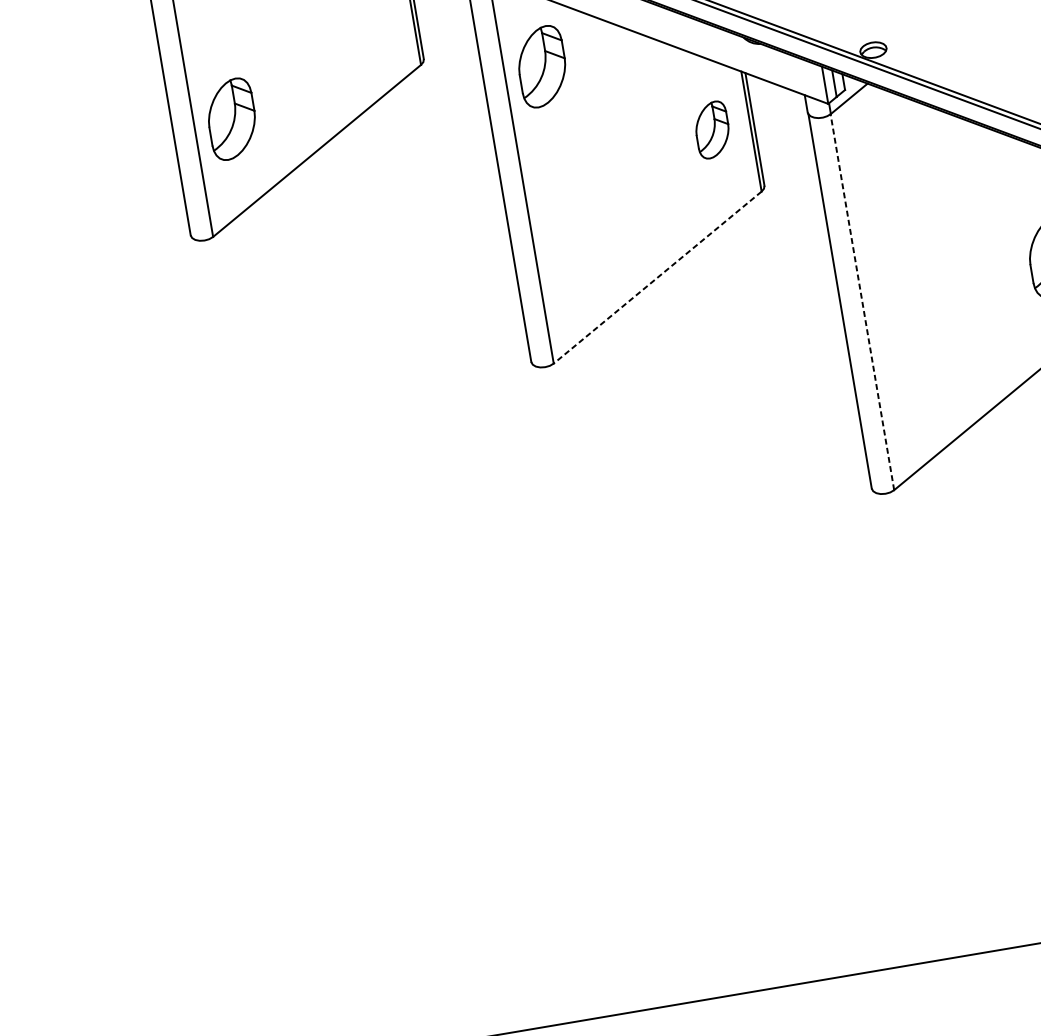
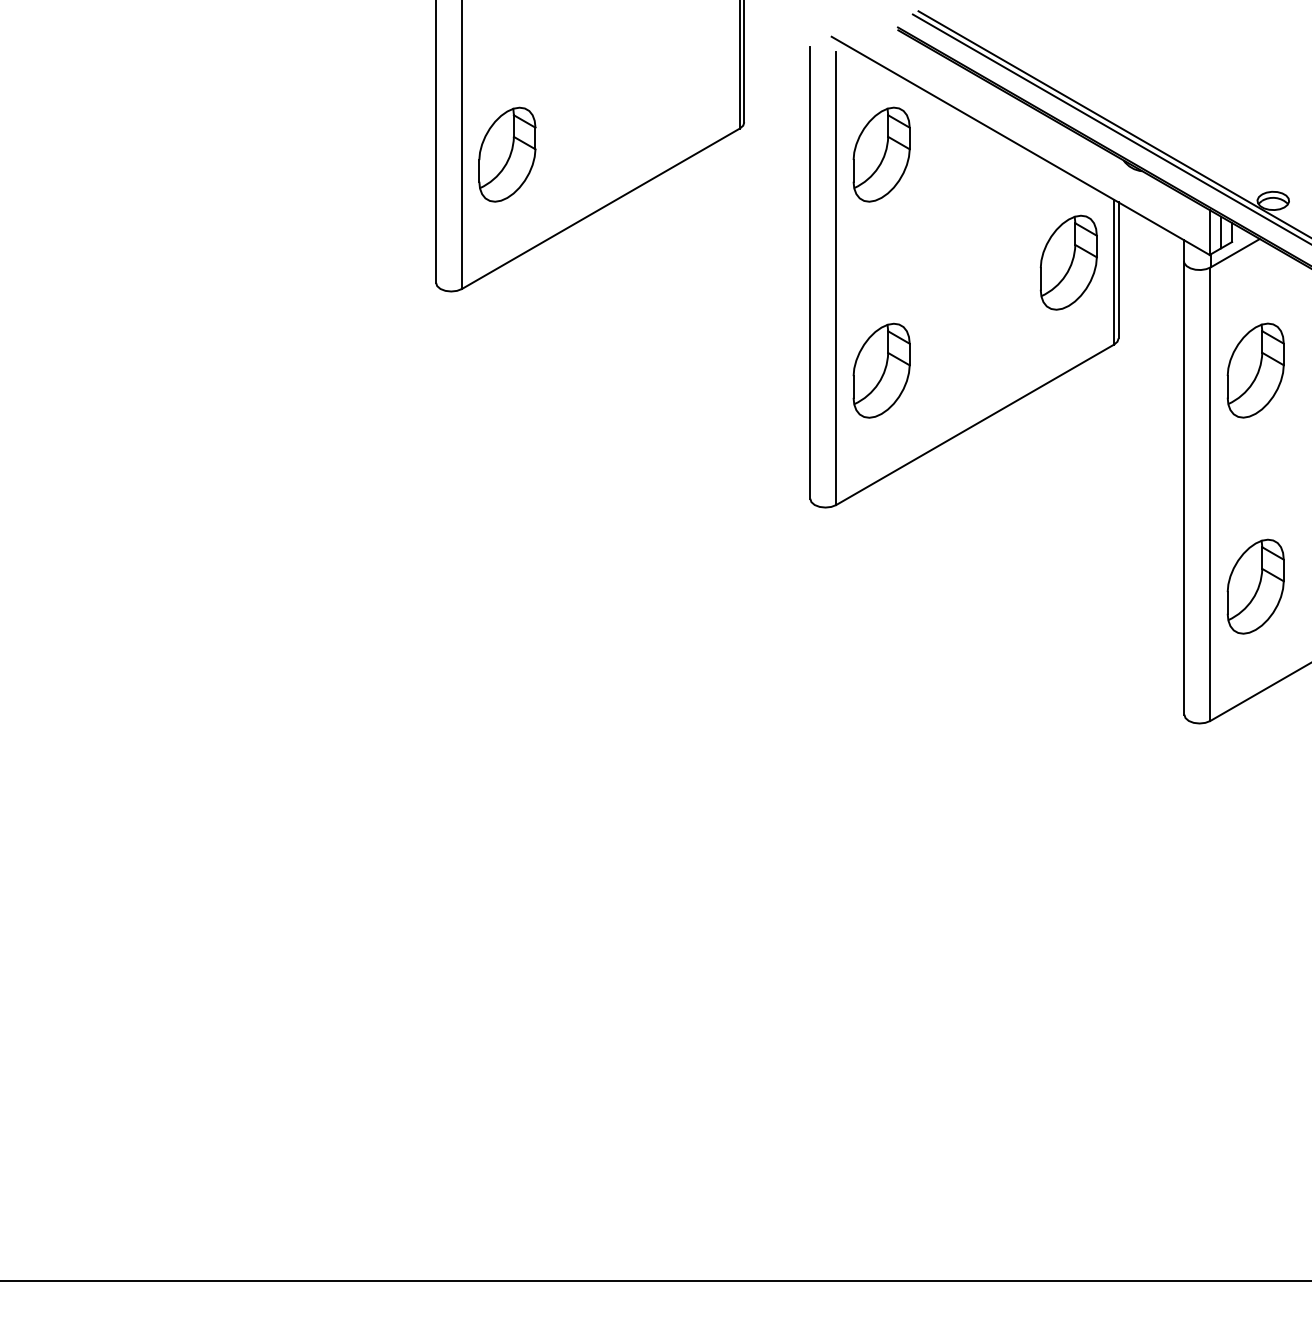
part: (712, 129) -> (1068, 262), size x1.43
part: (882, 193) -> (1255, 370), added
part: (572, 245) -> (881, 370), added
line: (657, 278) -> (974, 425), dashed -> solid
line: (862, 302) -> (1210, 494), dashed -> solid
part: (912, 372) -> (1255, 586), added

